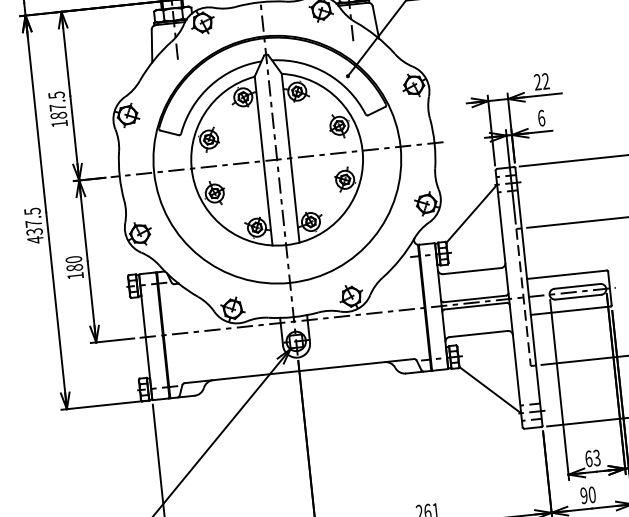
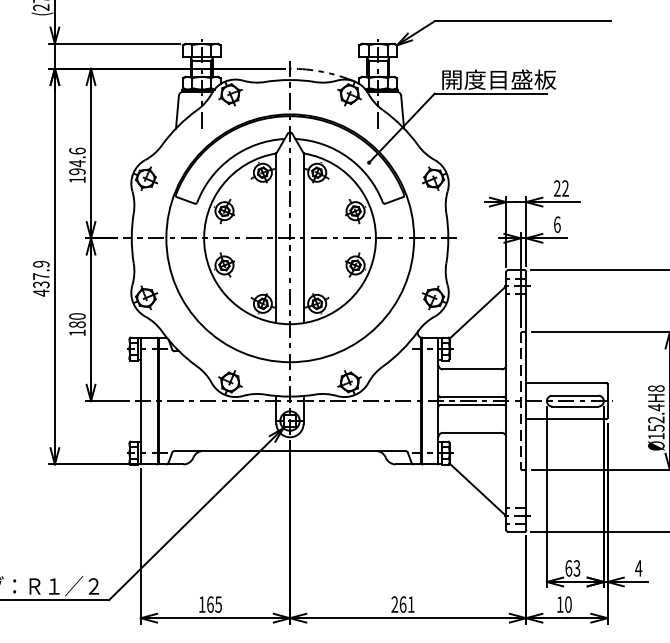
text: (57, 105) -> (77, 161), 187.5 -> 194.6
text: (32, 210) -> (41, 263), 437.5 -> 437.9
text: (583, 495) -> (559, 604), 90 -> 10

